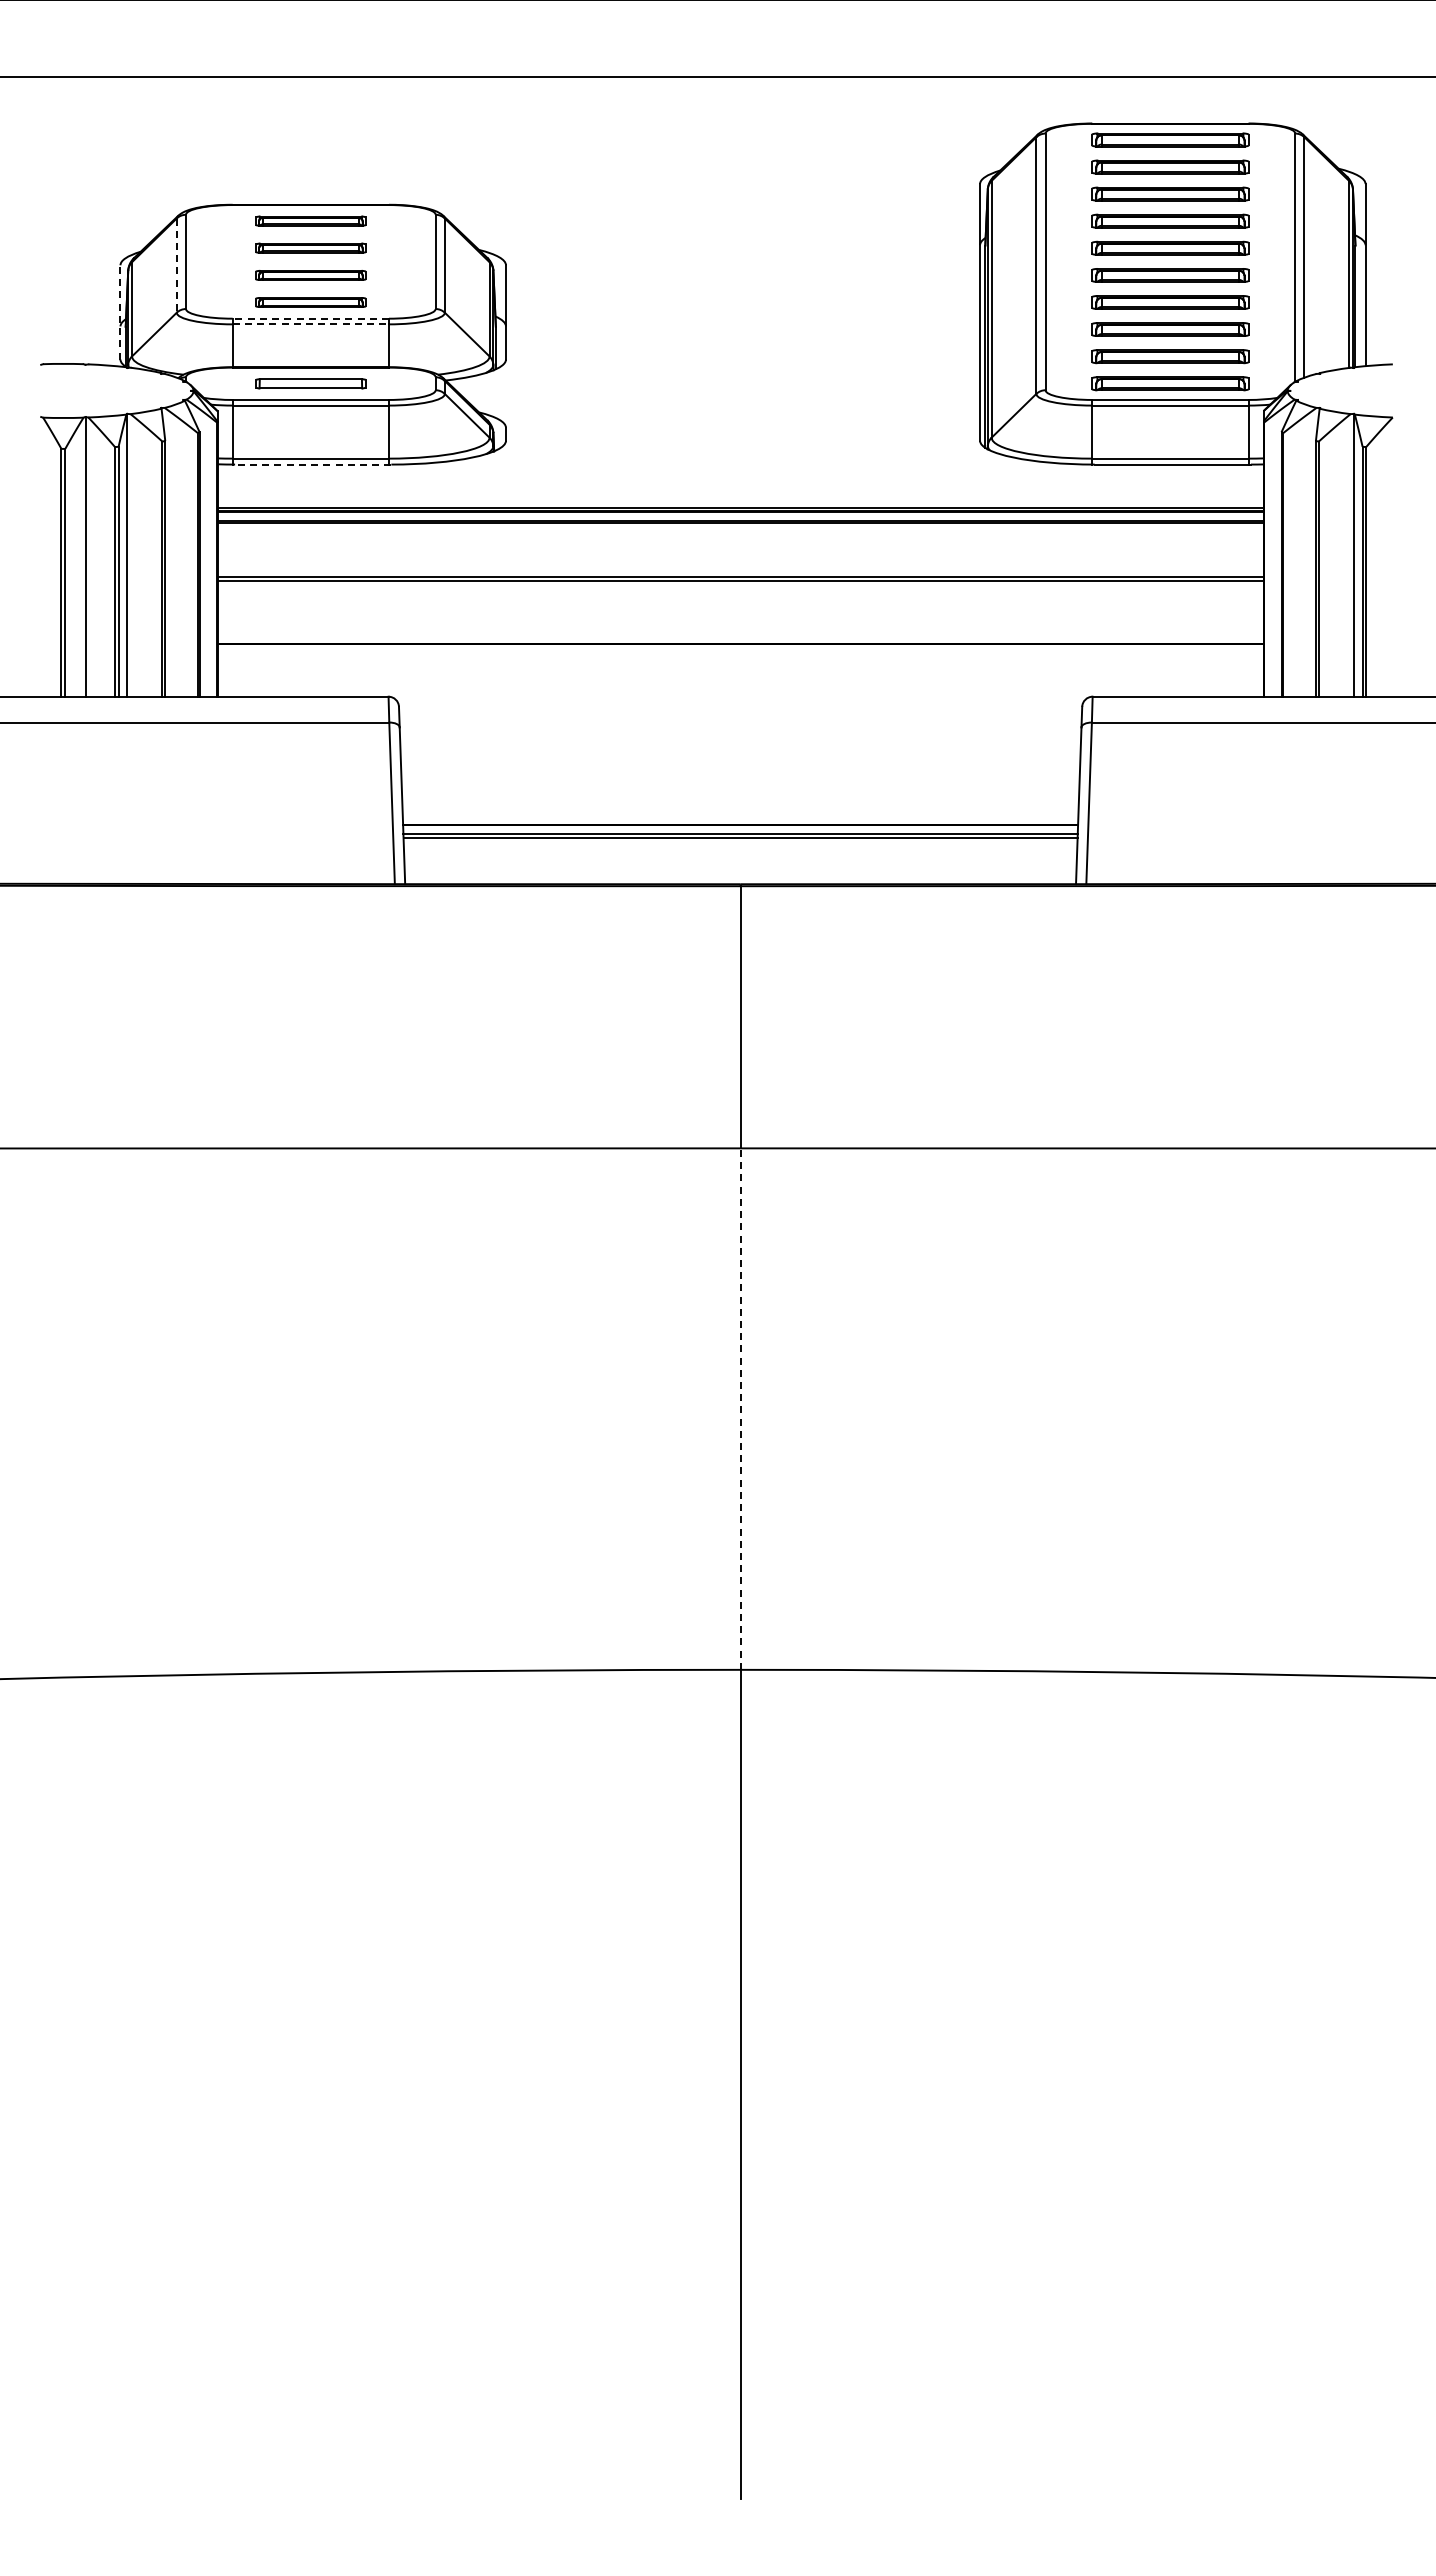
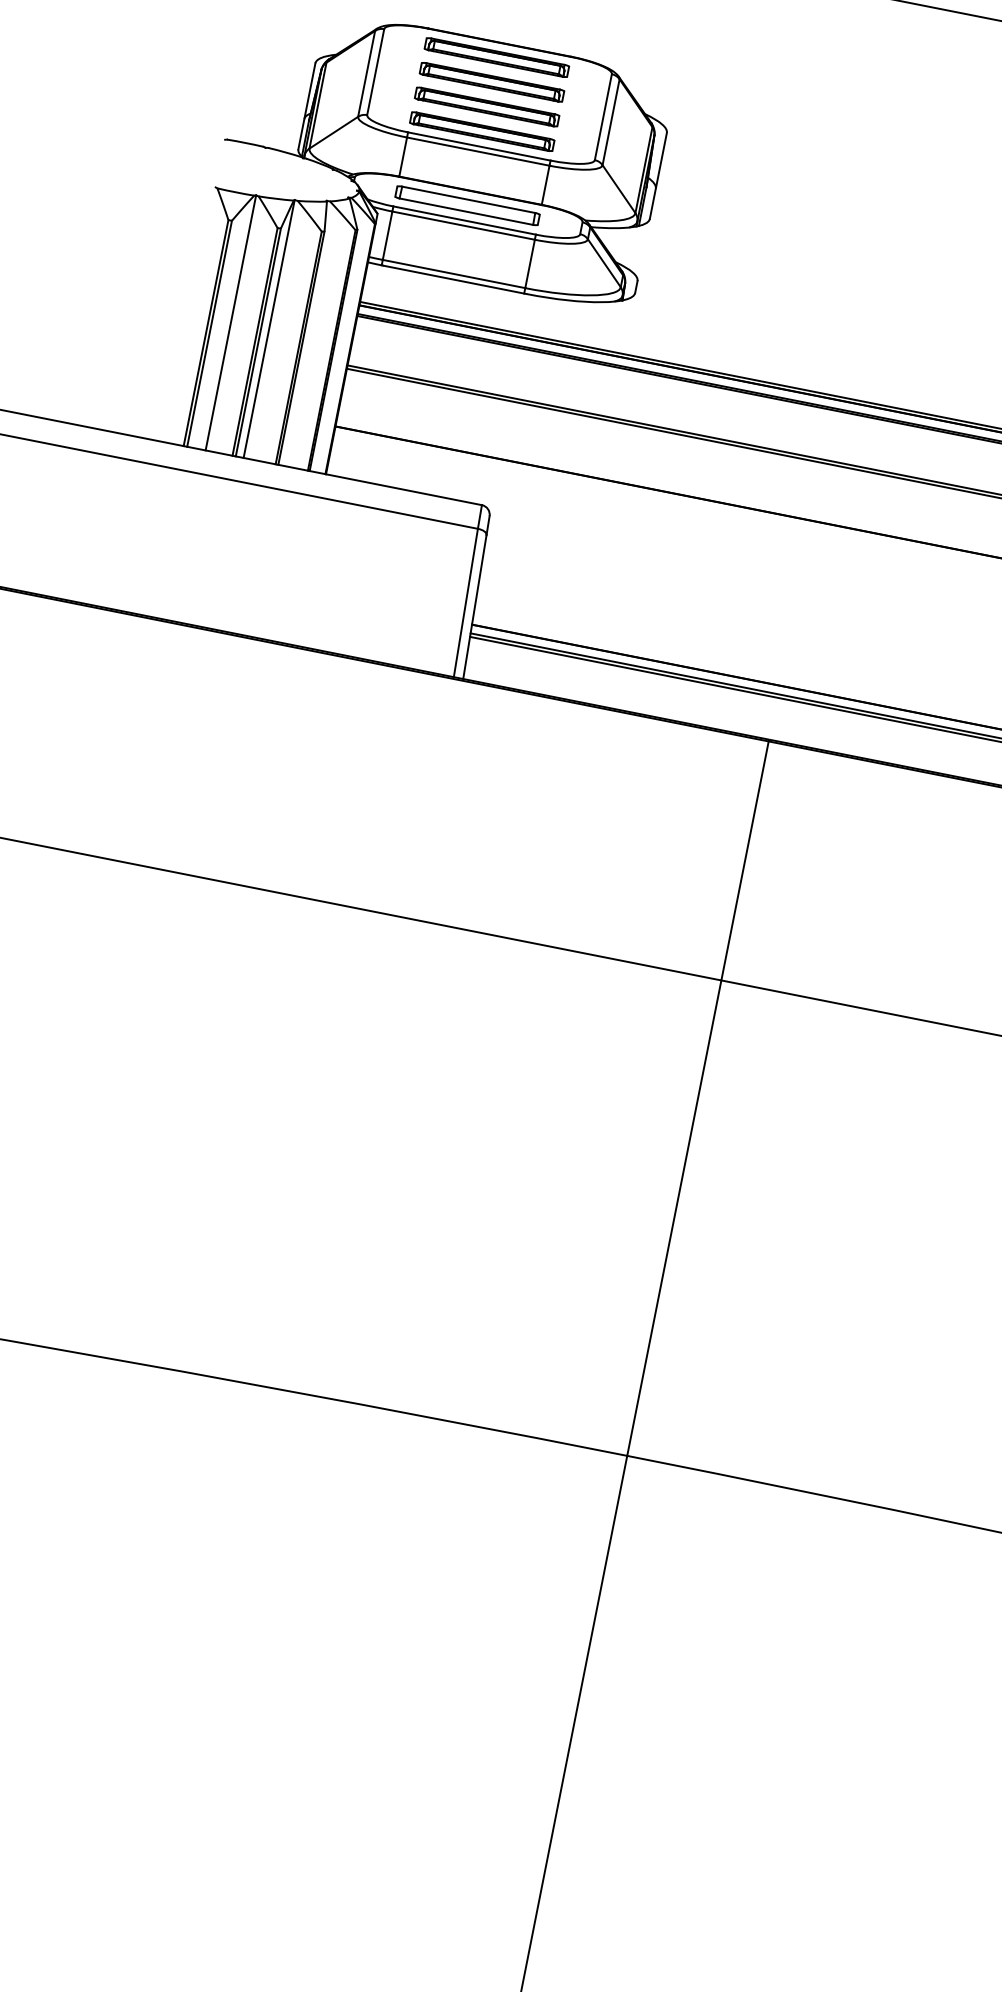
part: (310, 220) -> (496, 56), size x1.43
part: (310, 247) -> (491, 81), size x1.43
line: (176, 266) -> (366, 74), dashed -> solid
part: (310, 275) -> (486, 107), size x1.43
part: (310, 302) -> (481, 131), size x1.43
line: (120, 311) -> (307, 105), dashed -> solid
line: (310, 318) -> (479, 146), dashed -> solid
line: (311, 324) -> (478, 151), dashed -> solid
part: (310, 383) -> (467, 205), size x1.43
line: (312, 464) -> (454, 279), dashed -> solid
line: (740, 1409) -> (674, 1218), dashed -> solid

